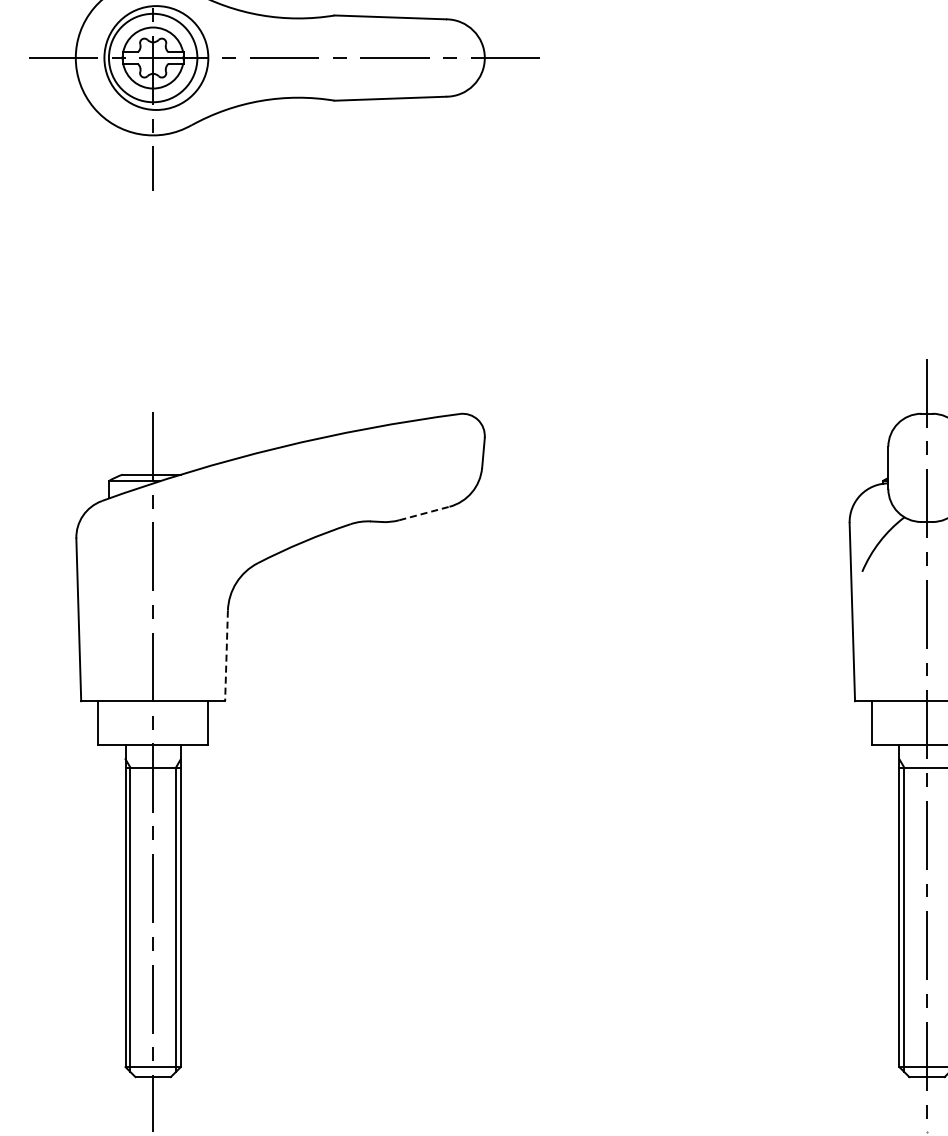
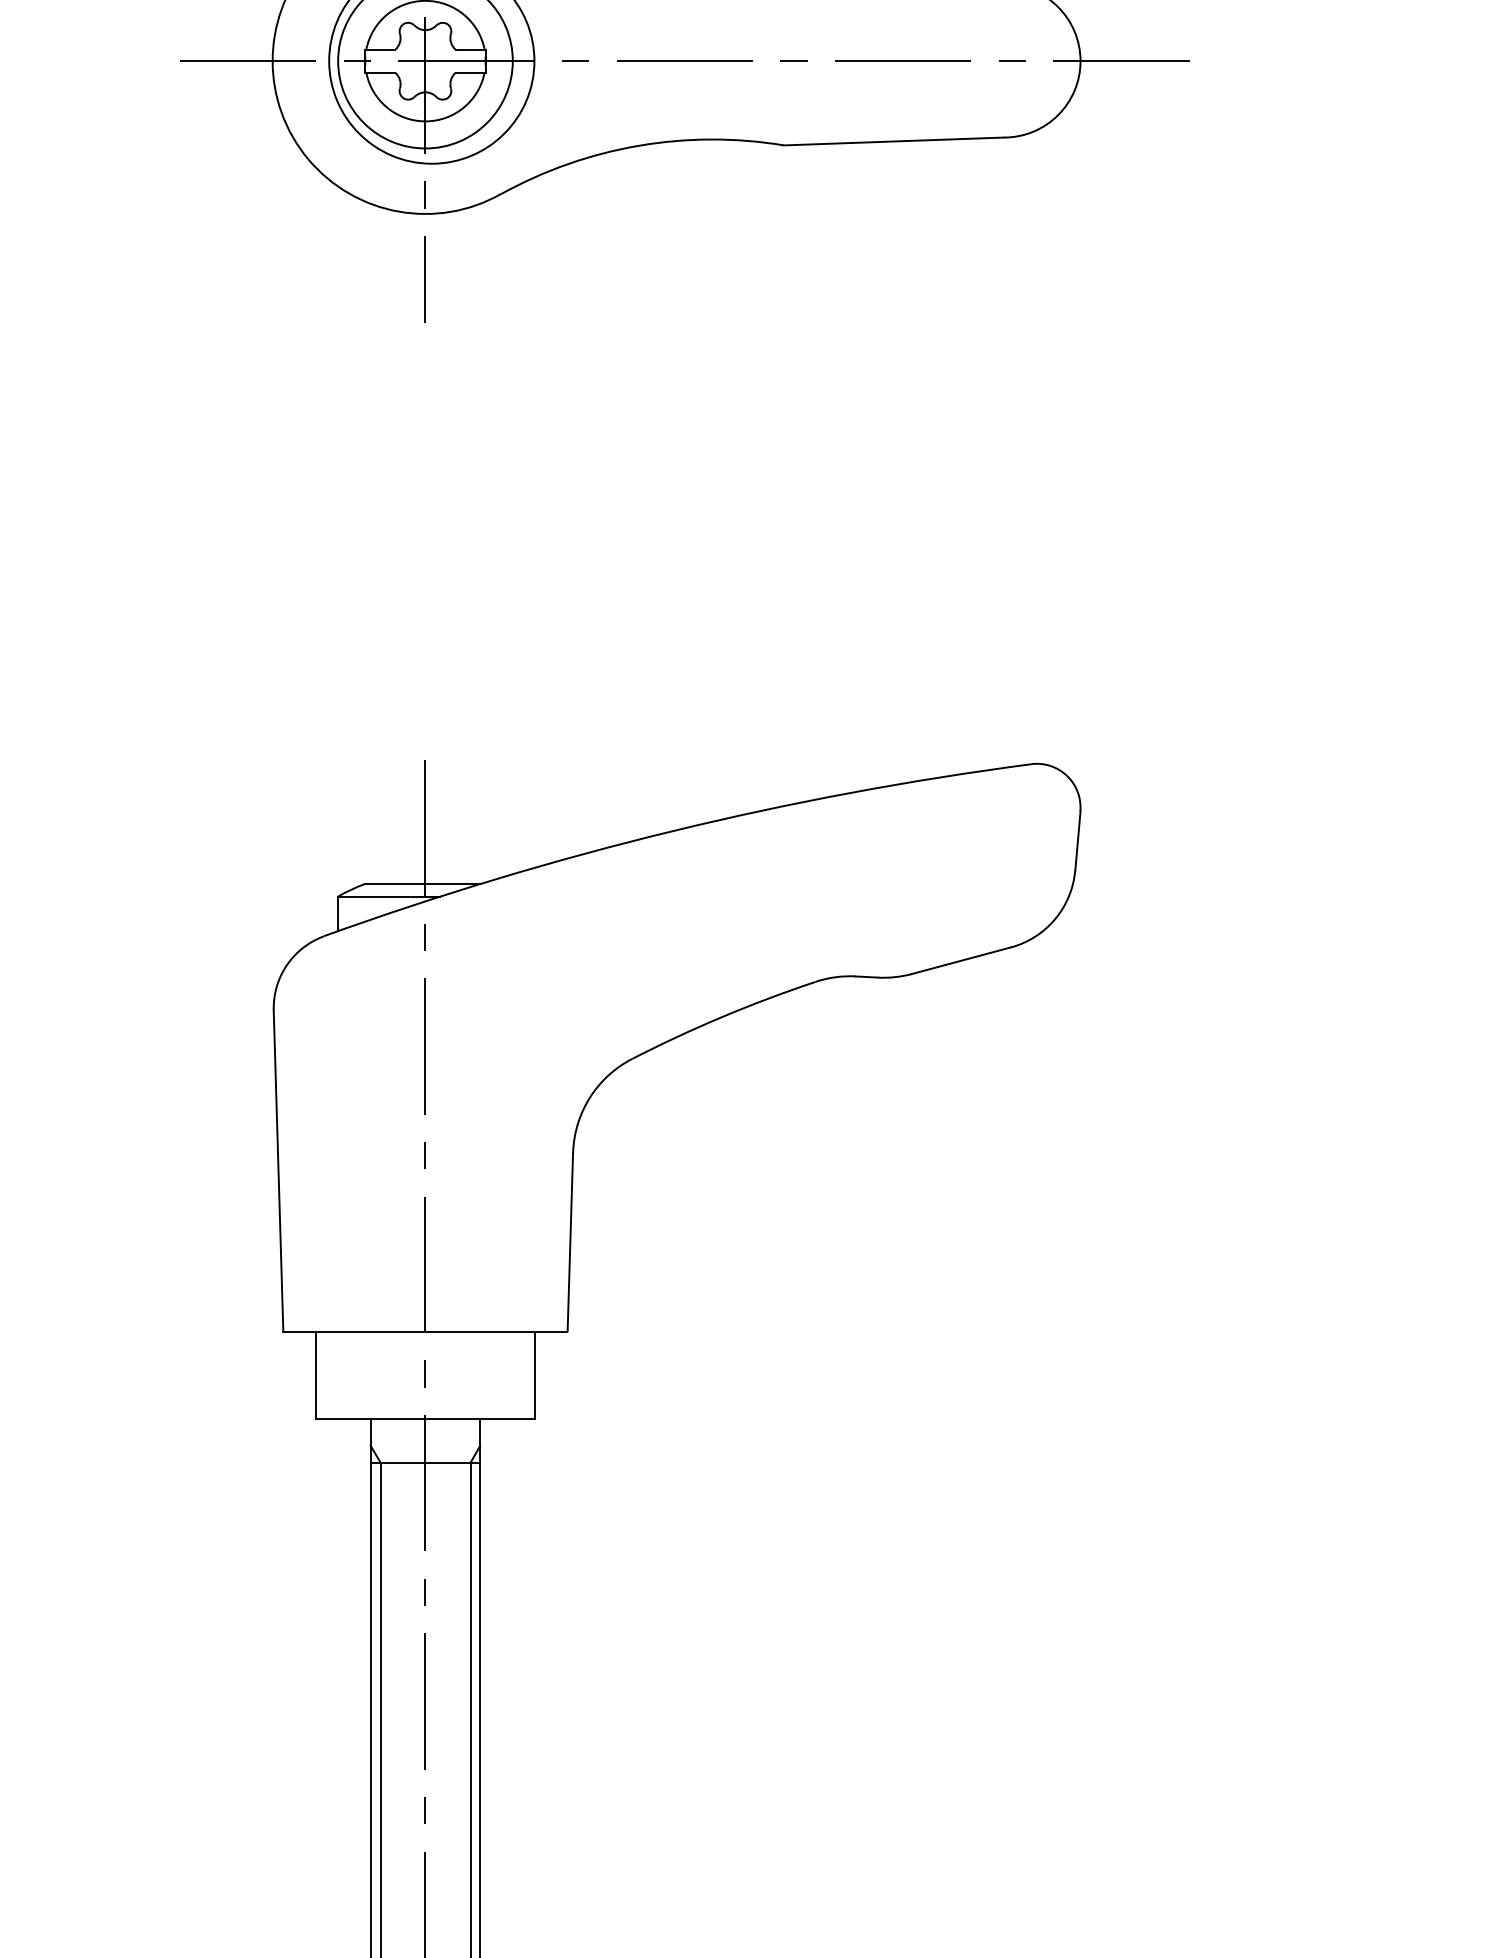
line: (424, 513) -> (961, 960), dashed -> solid
line: (226, 656) -> (570, 1243), dashed -> solid

